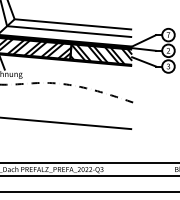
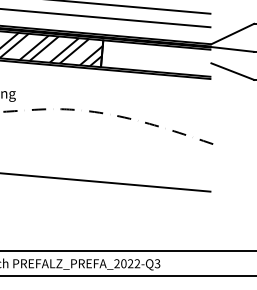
hatch: (101, 54) -> (156, 58), removed

